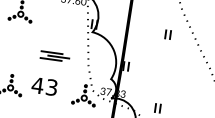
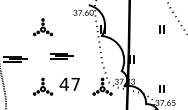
part: (54, 56) -> (61, 56), moved
text: (51, 86) -> (75, 83), 43 -> 47

